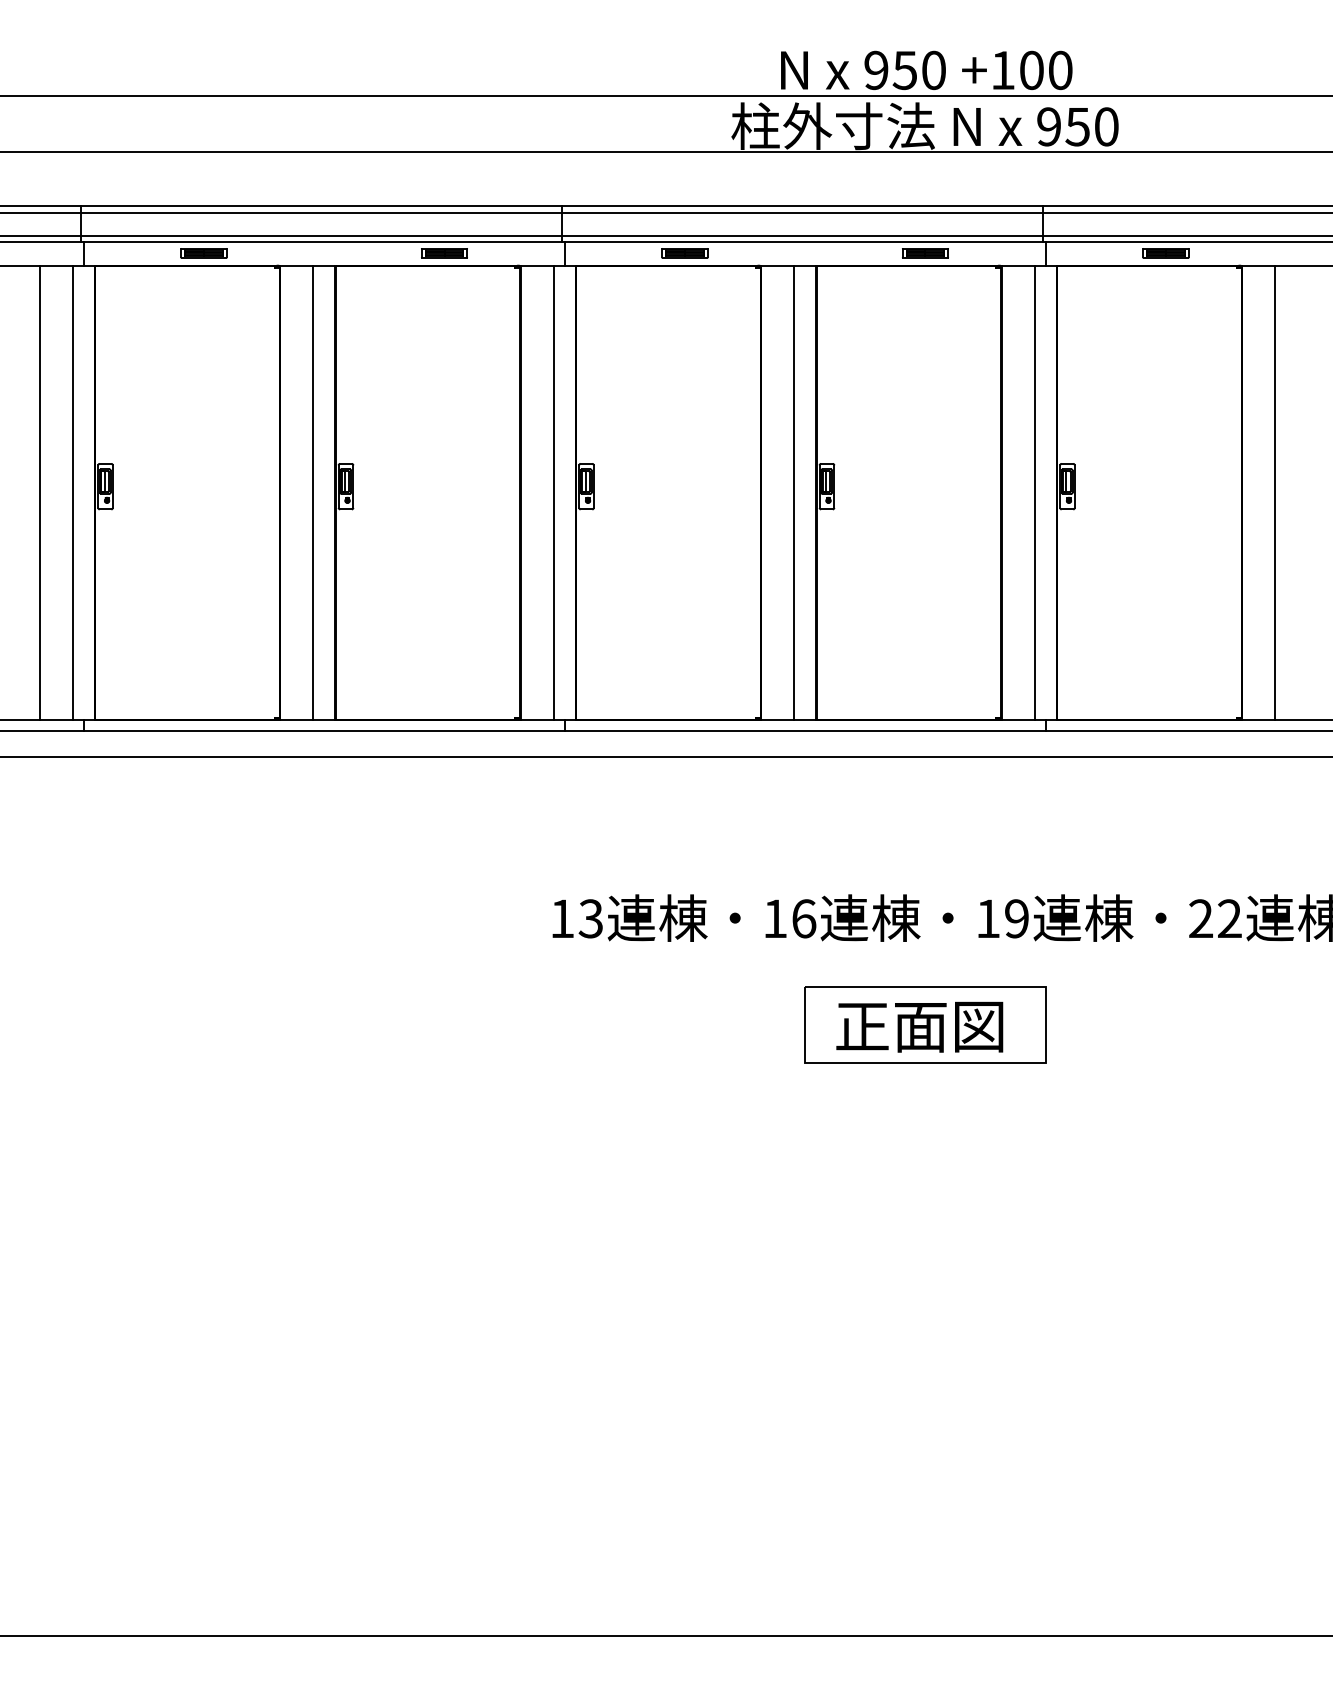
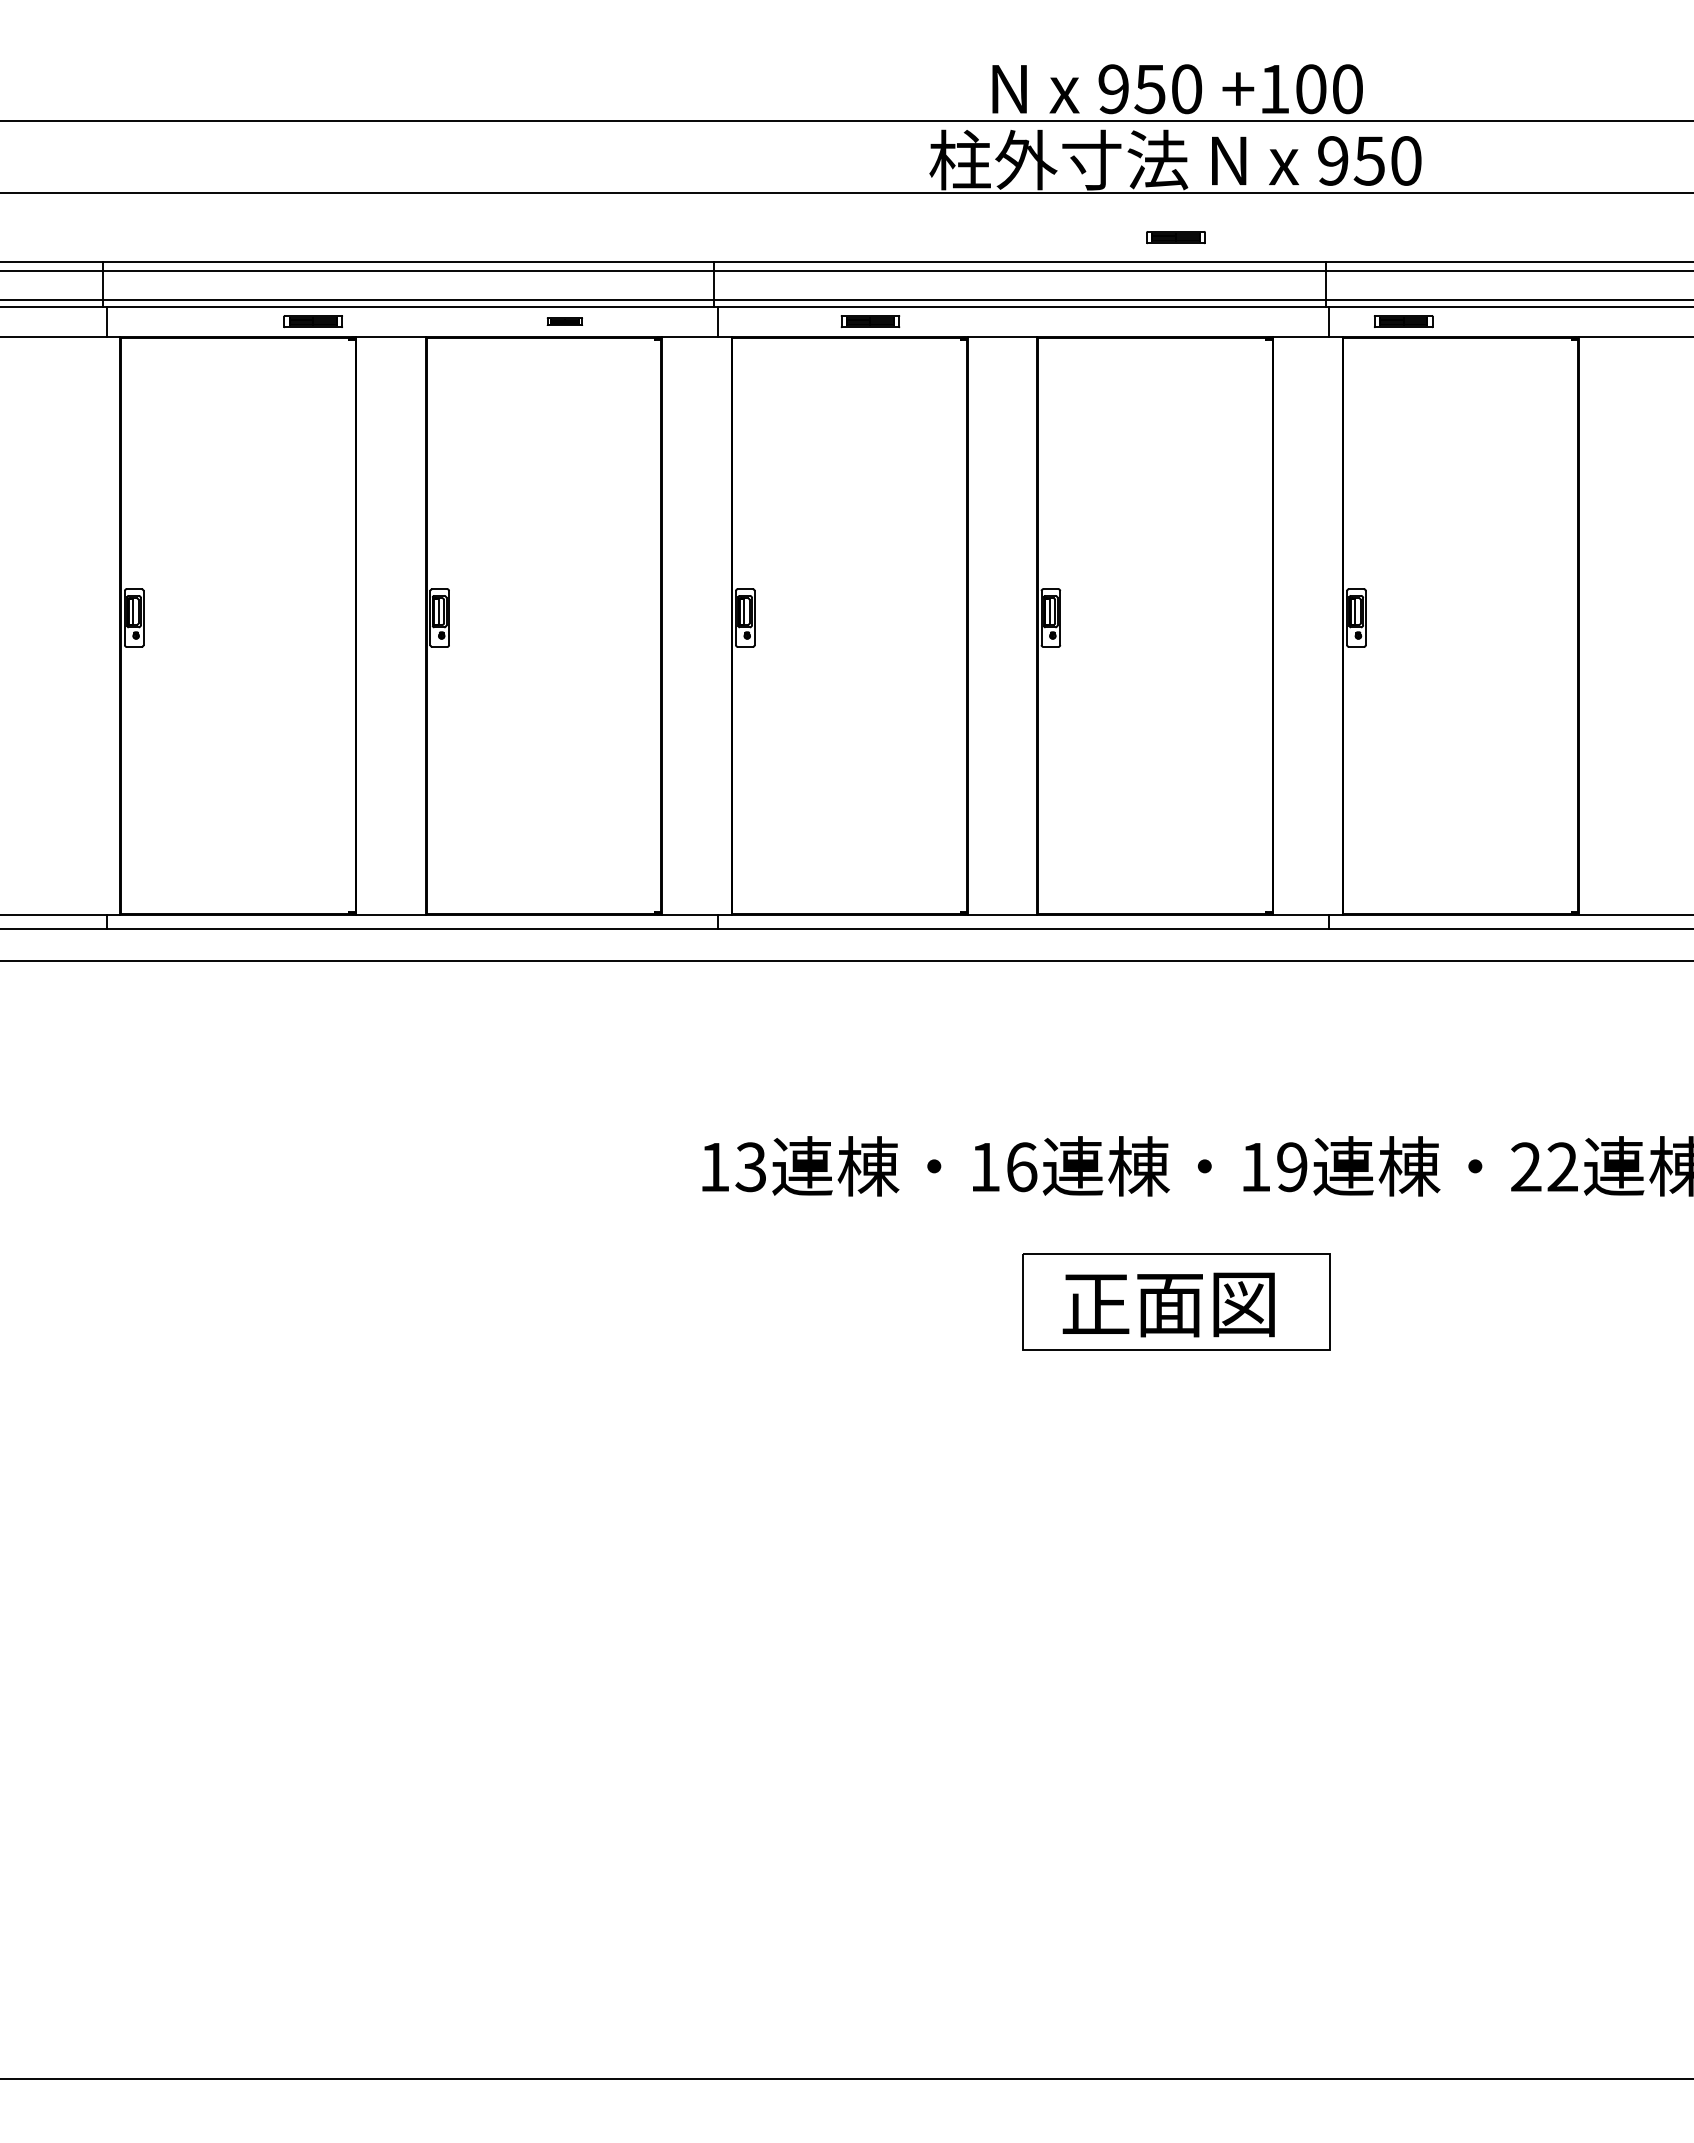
part: (203, 253) -> (312, 321), moved
part: (444, 253) -> (564, 321), size x0.6
part: (925, 253) -> (1175, 237), moved
part: (1165, 253) -> (1403, 321), moved
line: (39, 493) -> (50, 626), removed
line: (72, 493) -> (92, 626), removed
line: (313, 493) -> (398, 626), removed
line: (553, 493) -> (703, 626), removed
line: (794, 493) -> (1009, 626), removed
line: (1035, 493) -> (1315, 626), removed
line: (1275, 493) -> (1620, 626), removed

